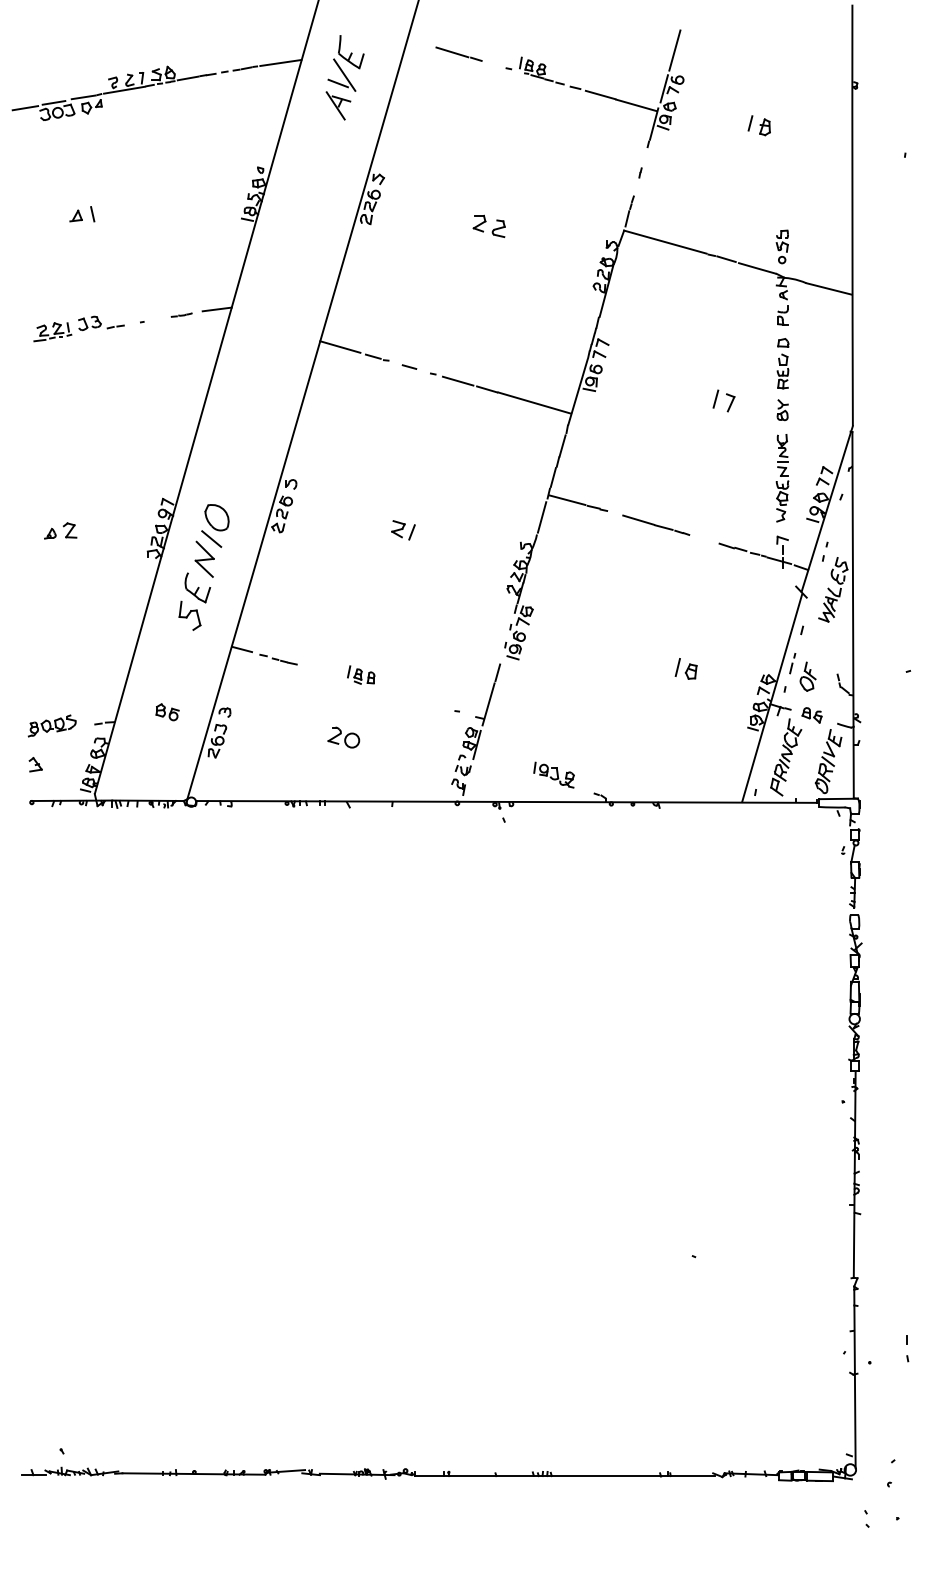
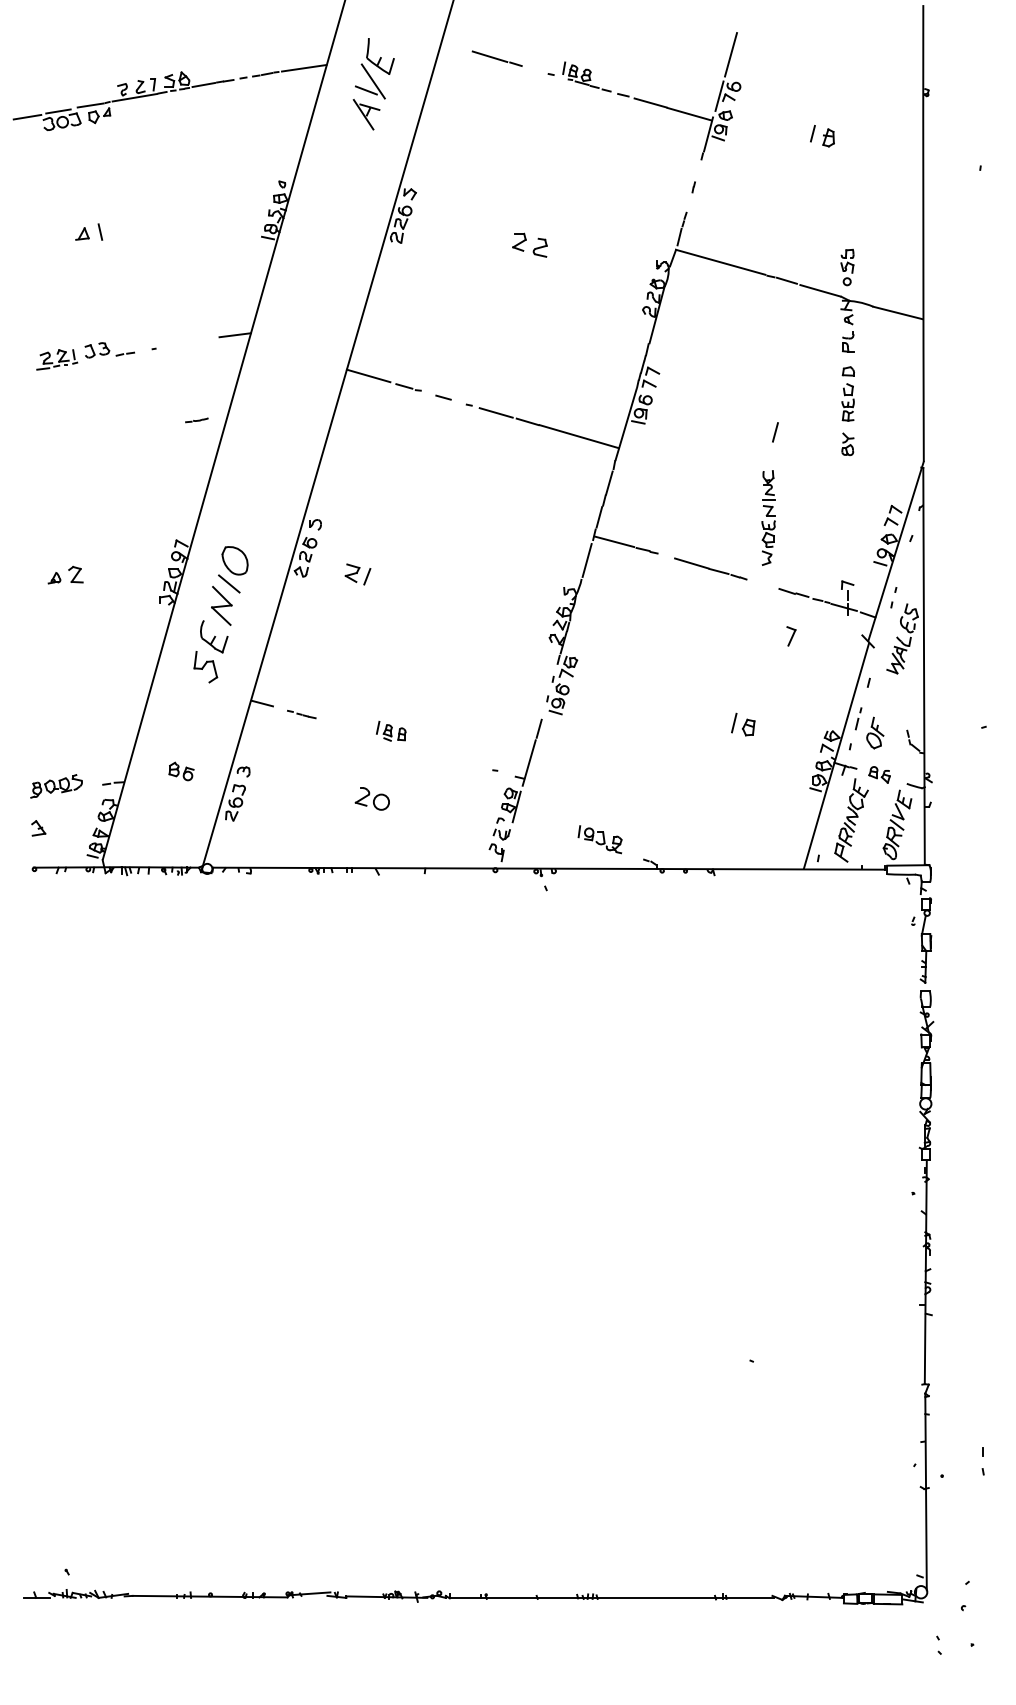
line: (181, 315) -> (196, 420), moved
part: (730, 402) -> (791, 636), moved
part: (782, 477) -> (768, 517), moved
part: (402, 530) -> (357, 574), moved
part: (278, 659) -> (301, 714), size x0.7

